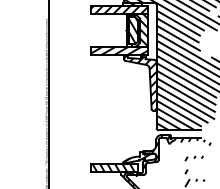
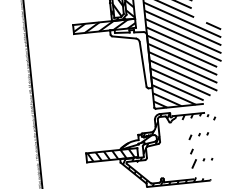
hatch: (140, 82) -> (131, 58), removed

